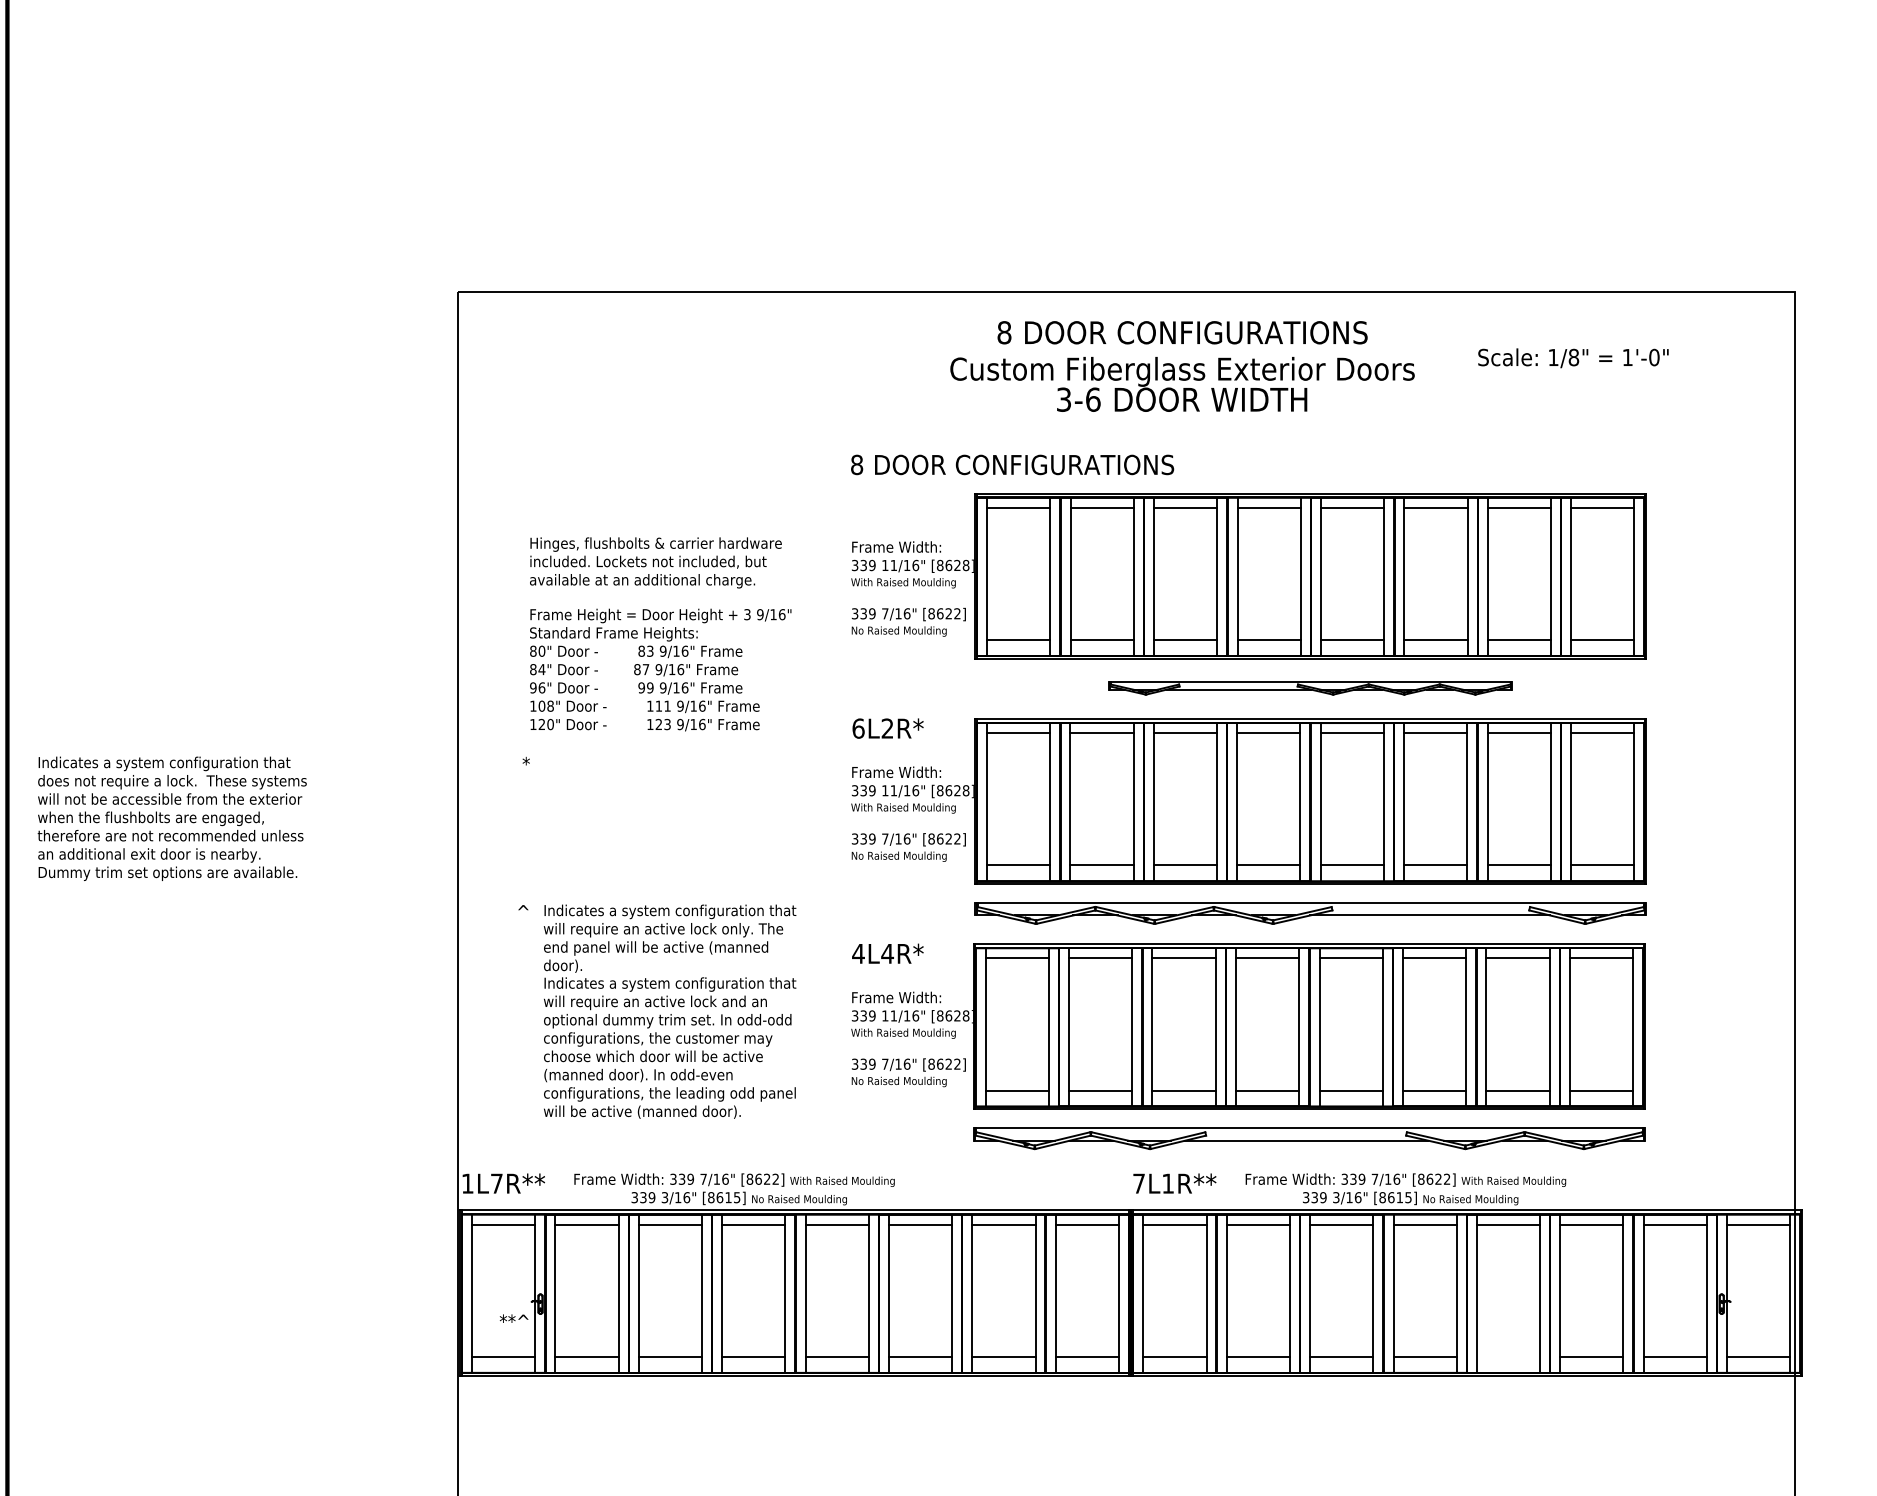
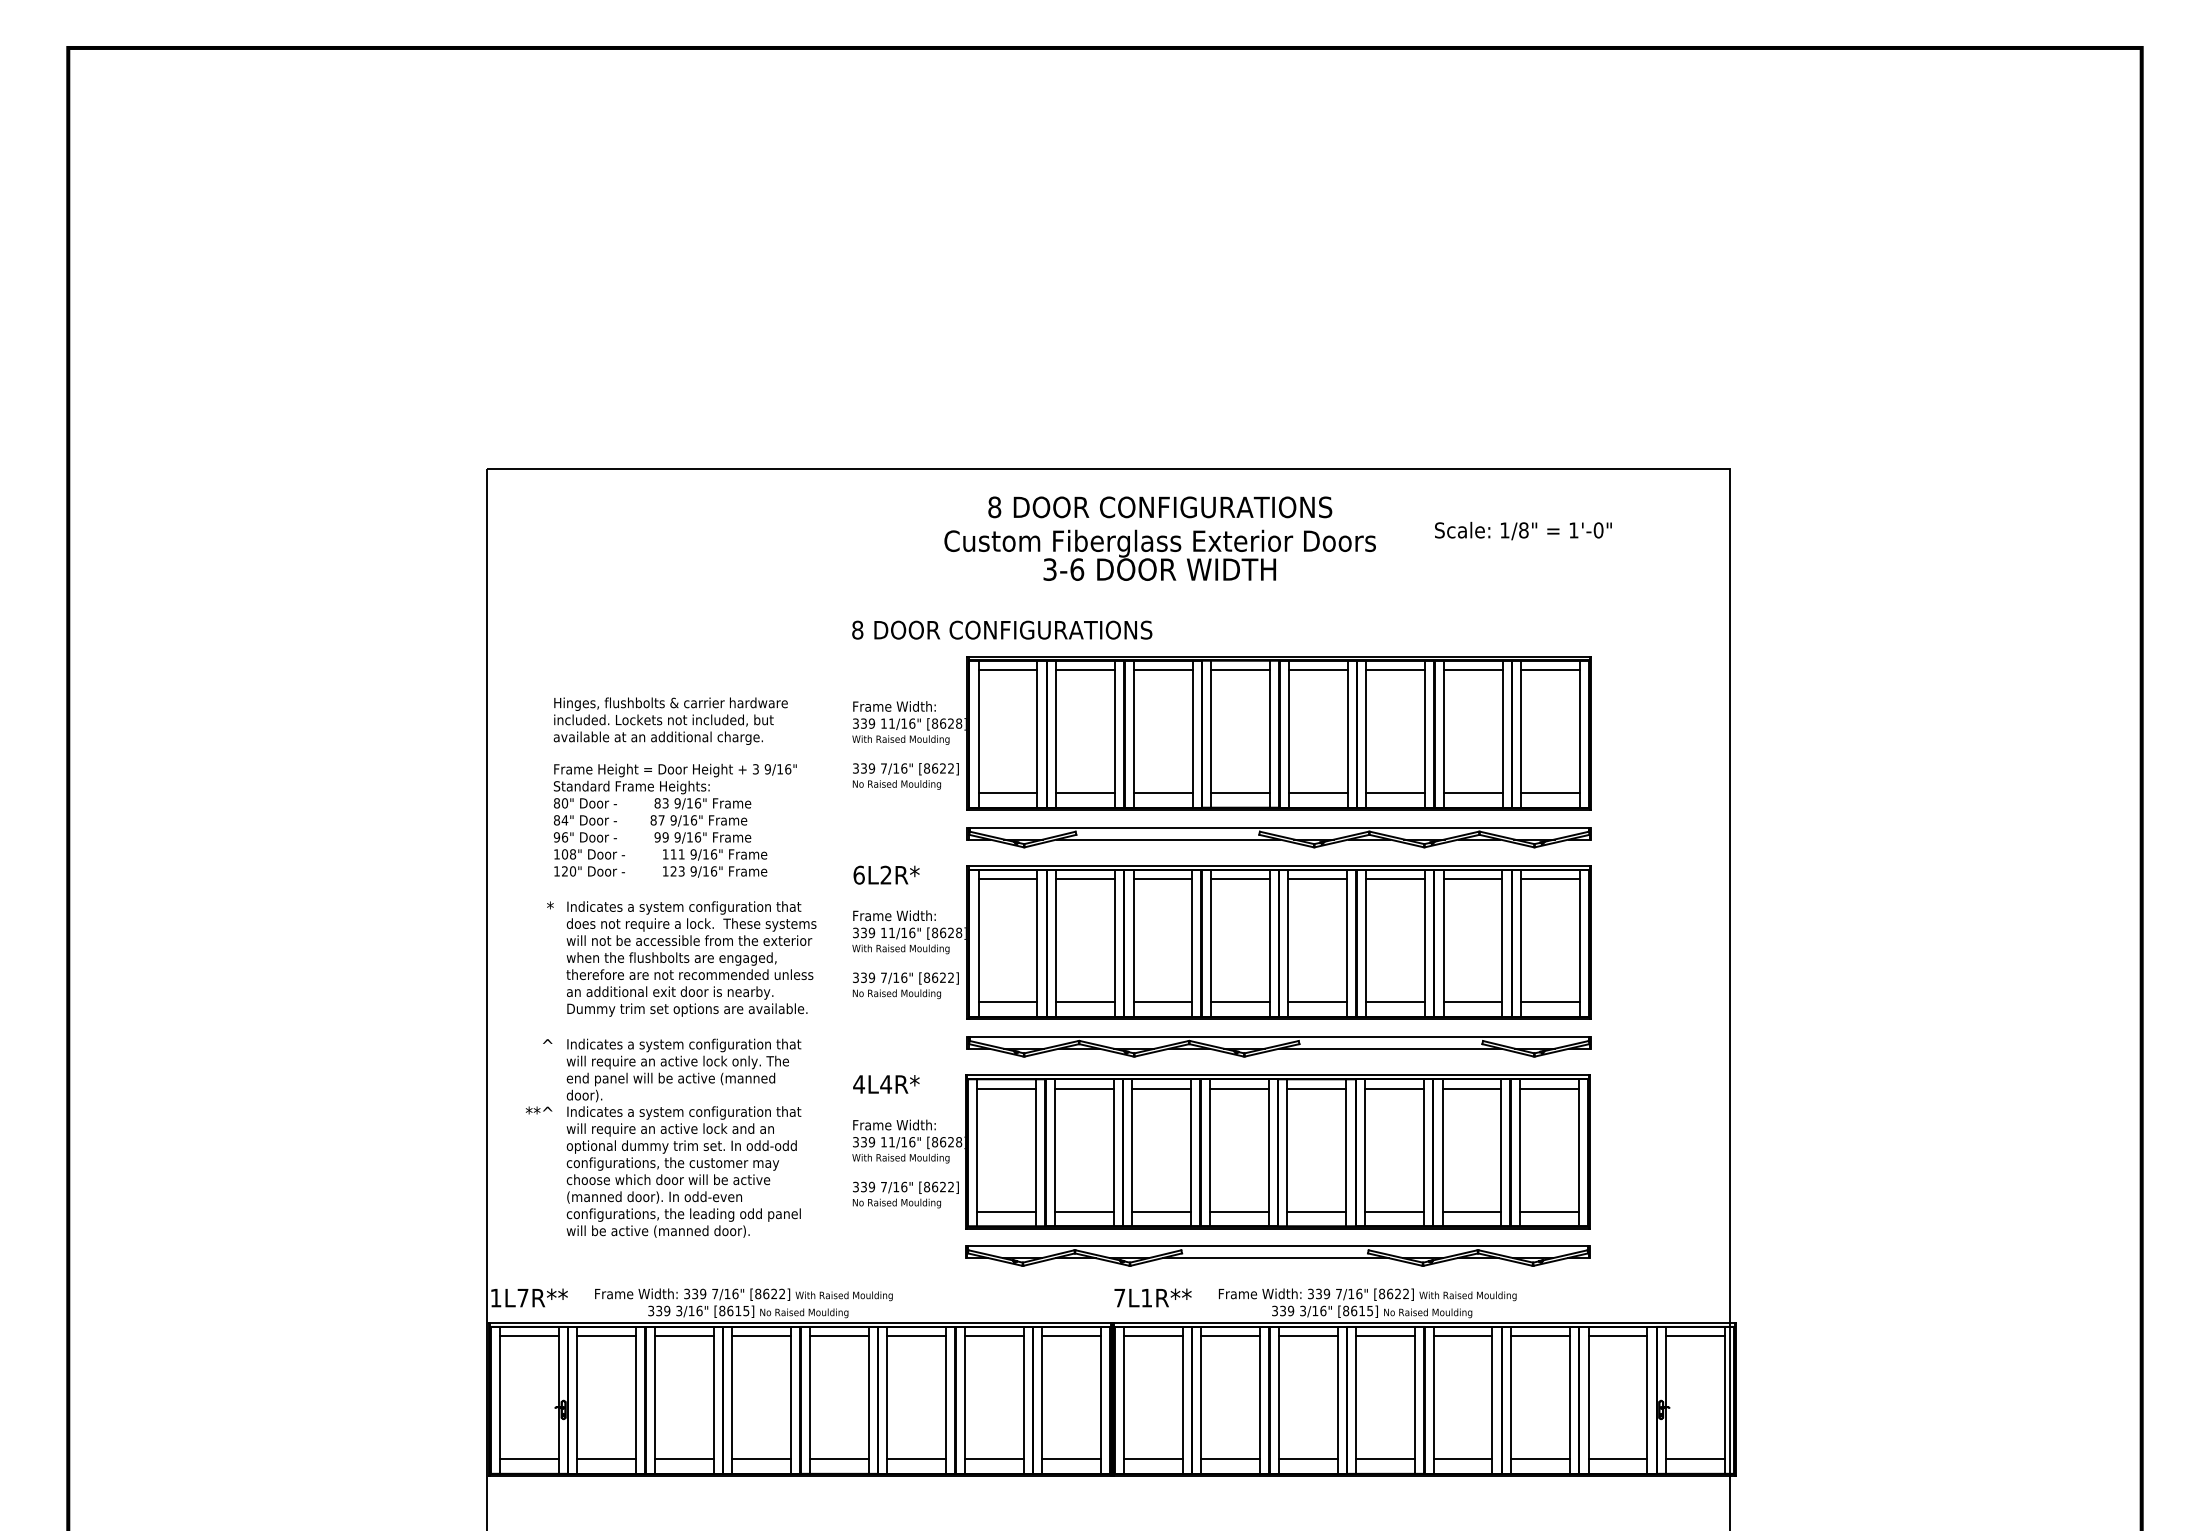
part: (1309, 688) -> (1278, 837), size x1.67
text: (172, 818) -> (691, 958), moved
text: (513, 1318) -> (538, 1110), moved
line: (1507, 1357) -> (1462, 1459), added

